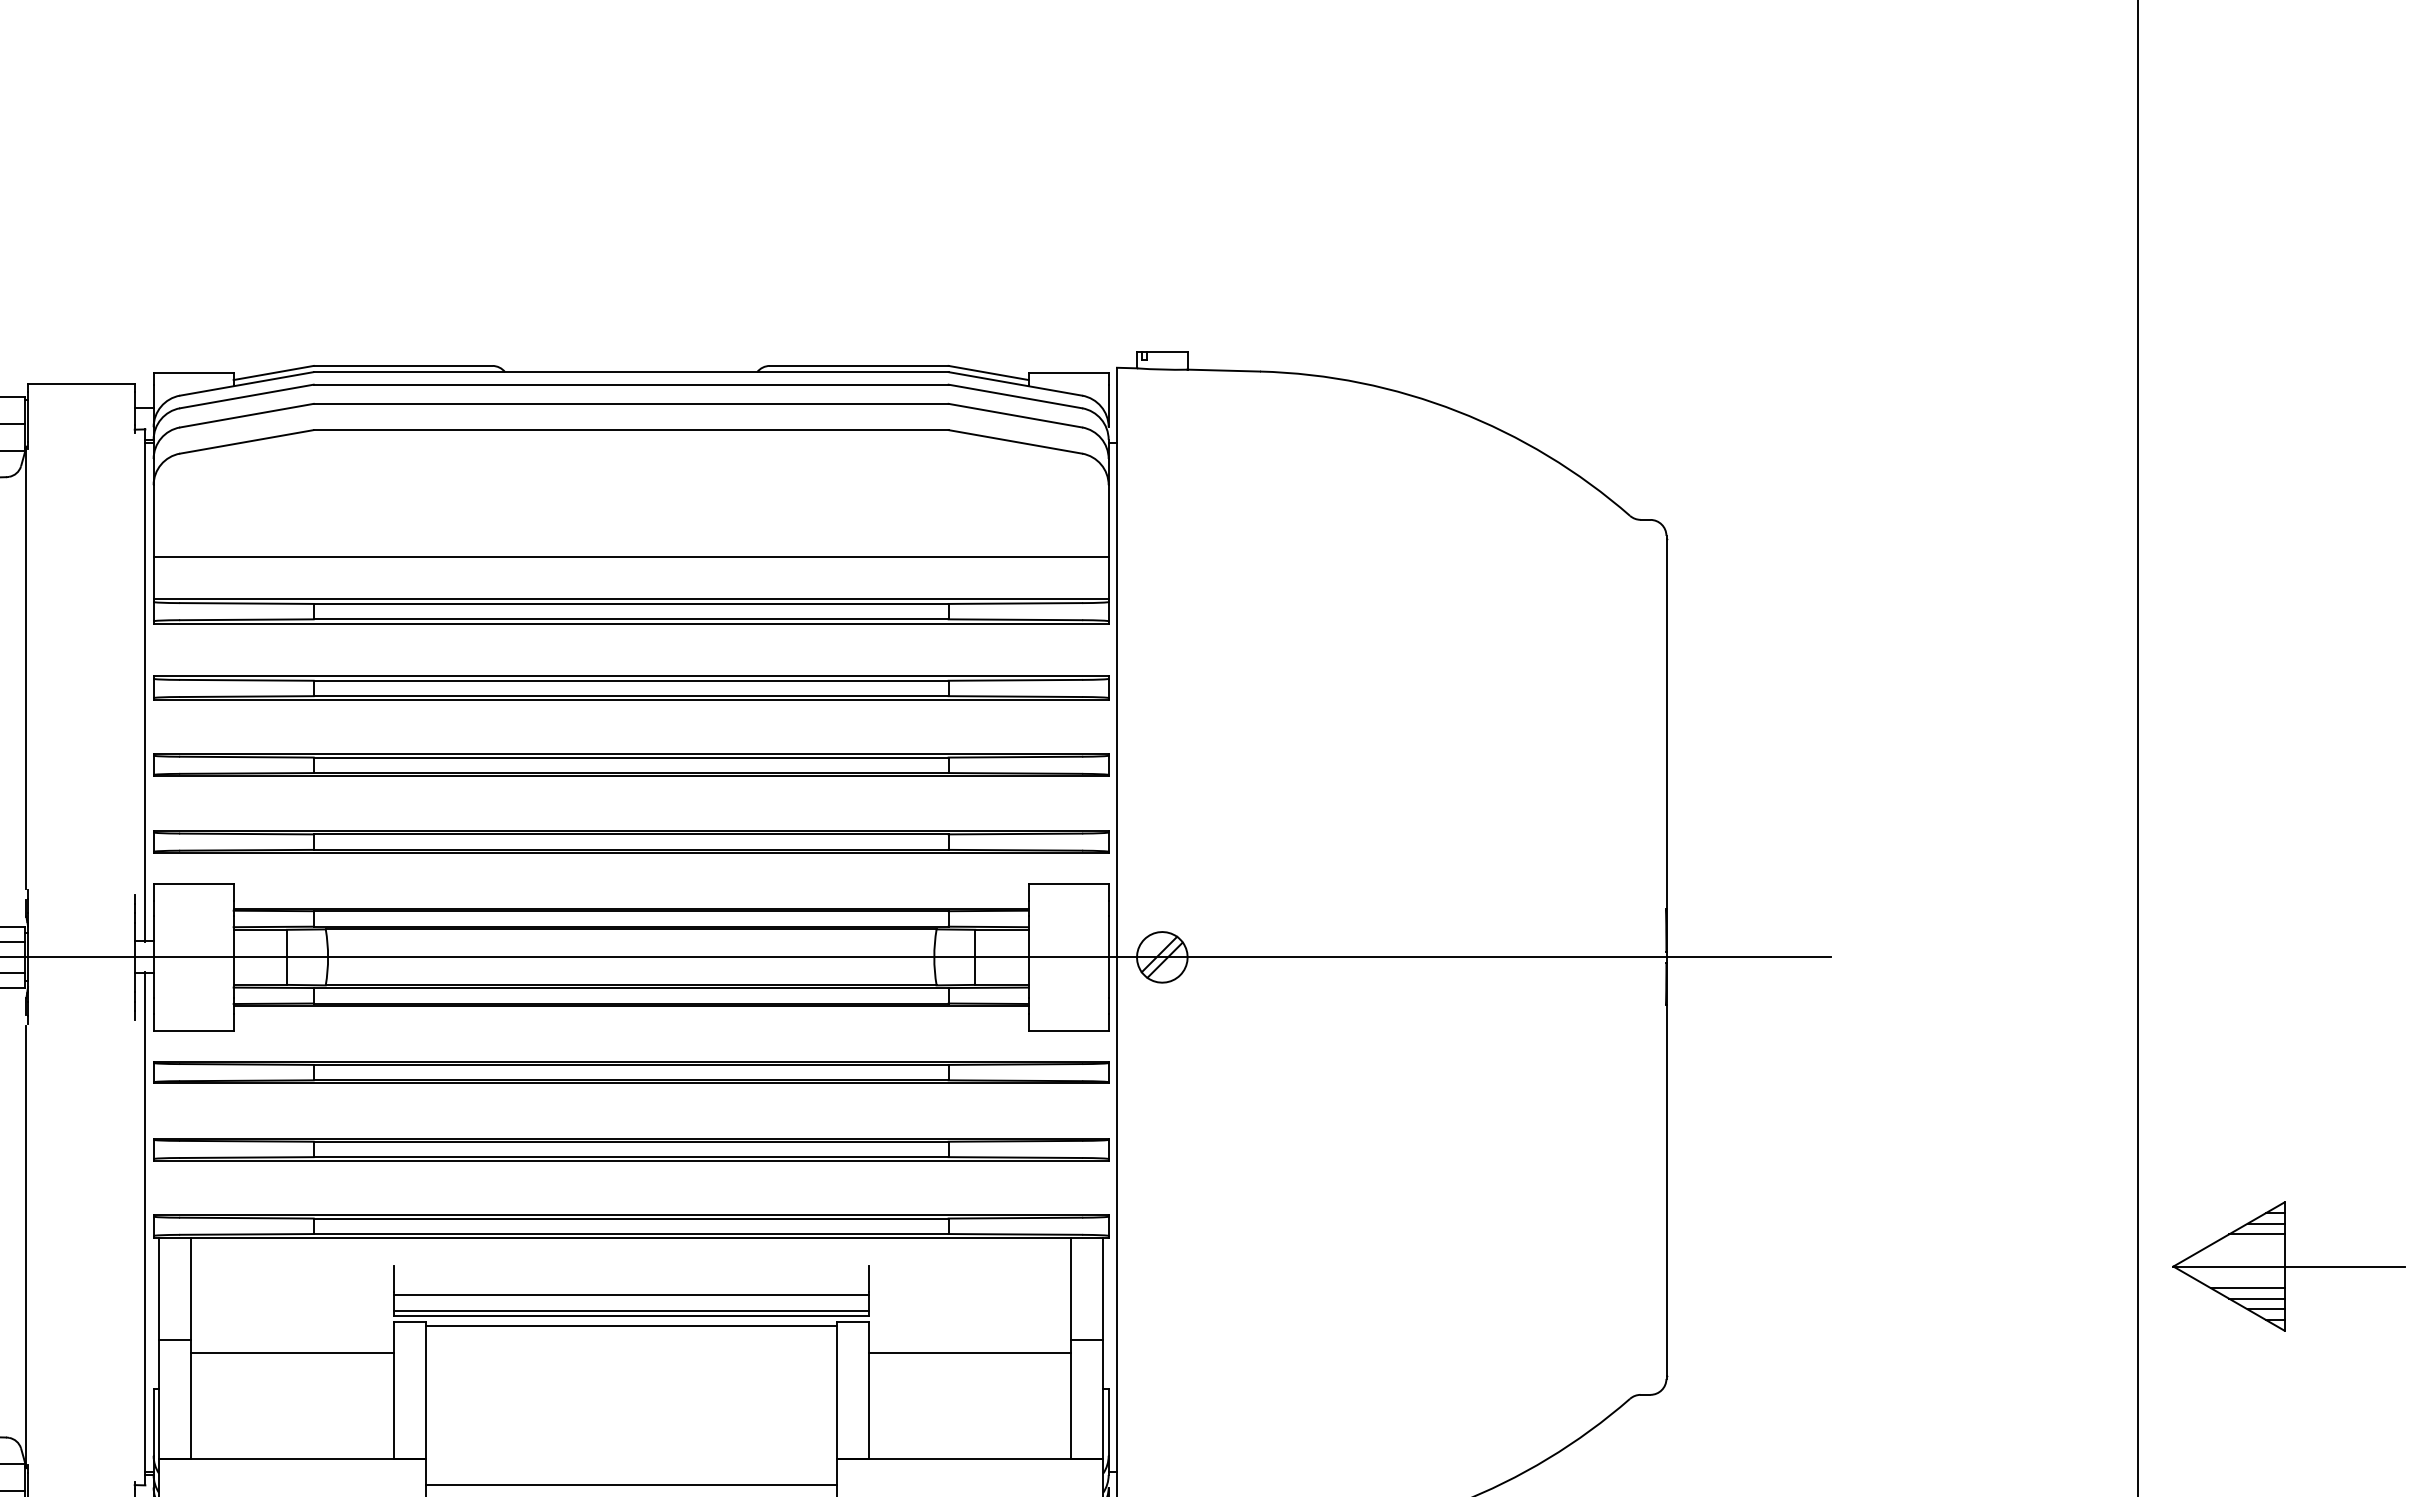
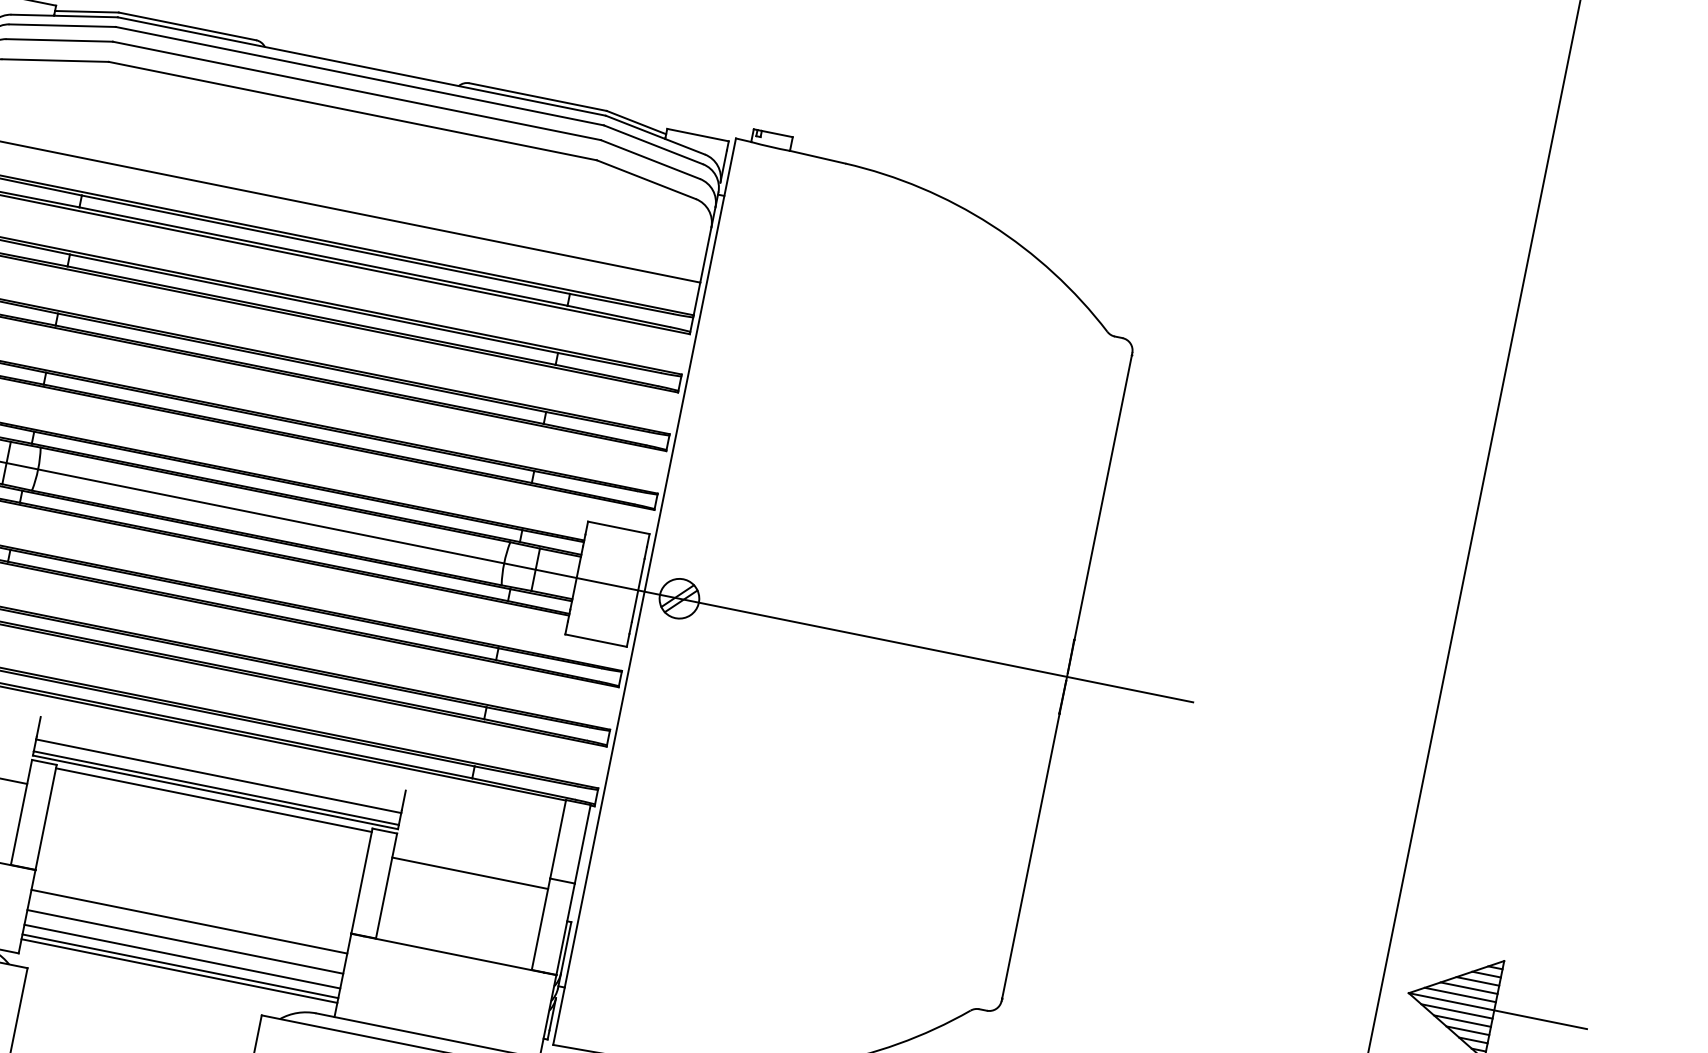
line: (2247, 1245) -> (1469, 988), added
line: (2237, 1255) -> (1459, 994), added
line: (2237, 1277) -> (1456, 1011), added

